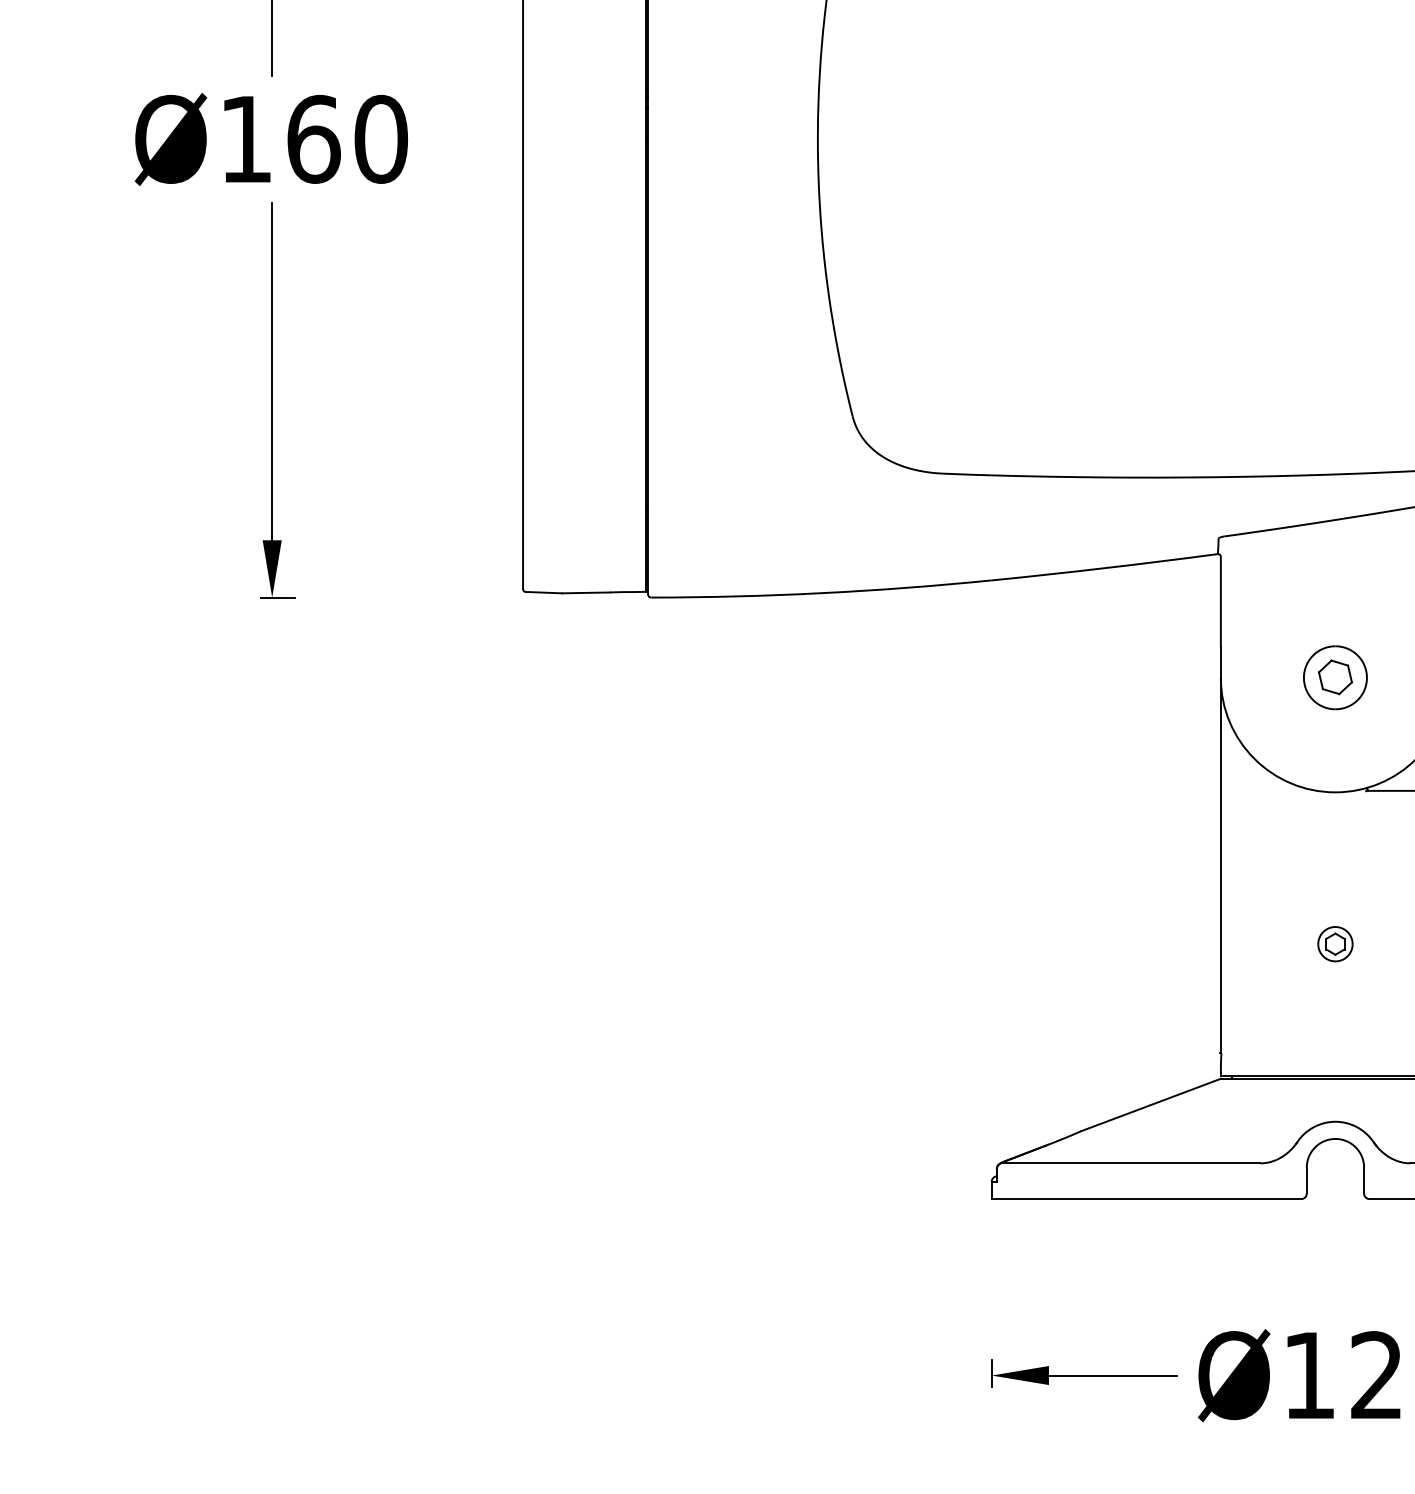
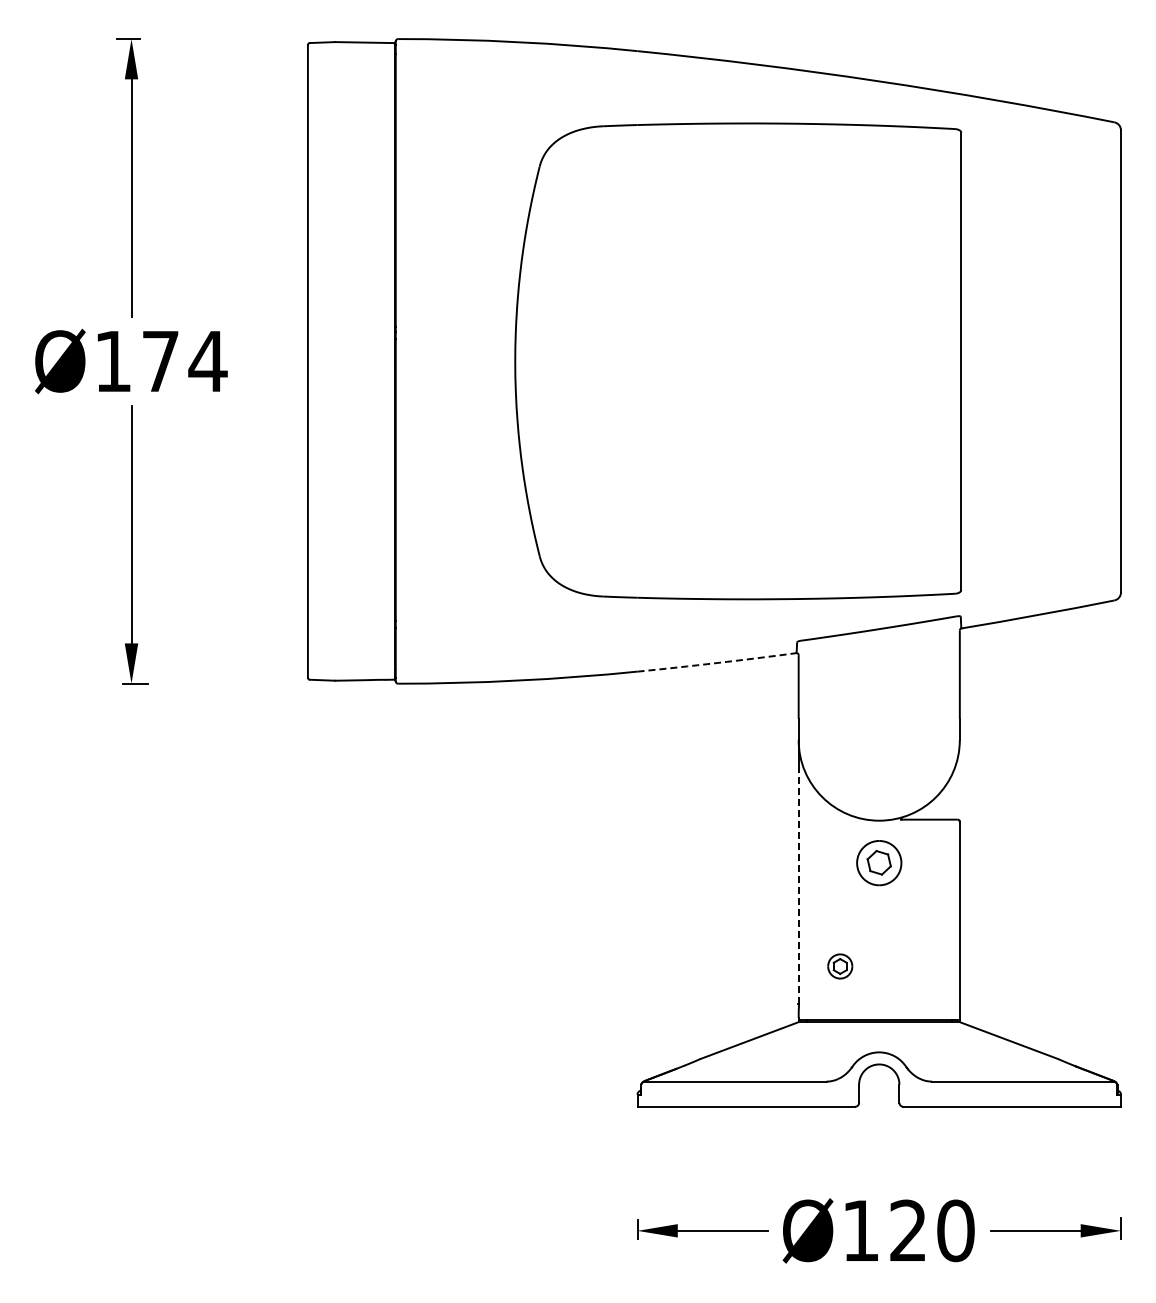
text: (347, 139) -> (184, 361), Ø160 -> Ø174
arc: (1105, 568) -> (717, 663), solid -> dashed
part: (1335, 678) -> (879, 863), moved
line: (1220, 887) -> (798, 887), solid -> dashed
part: (1335, 944) -> (840, 966), moved

